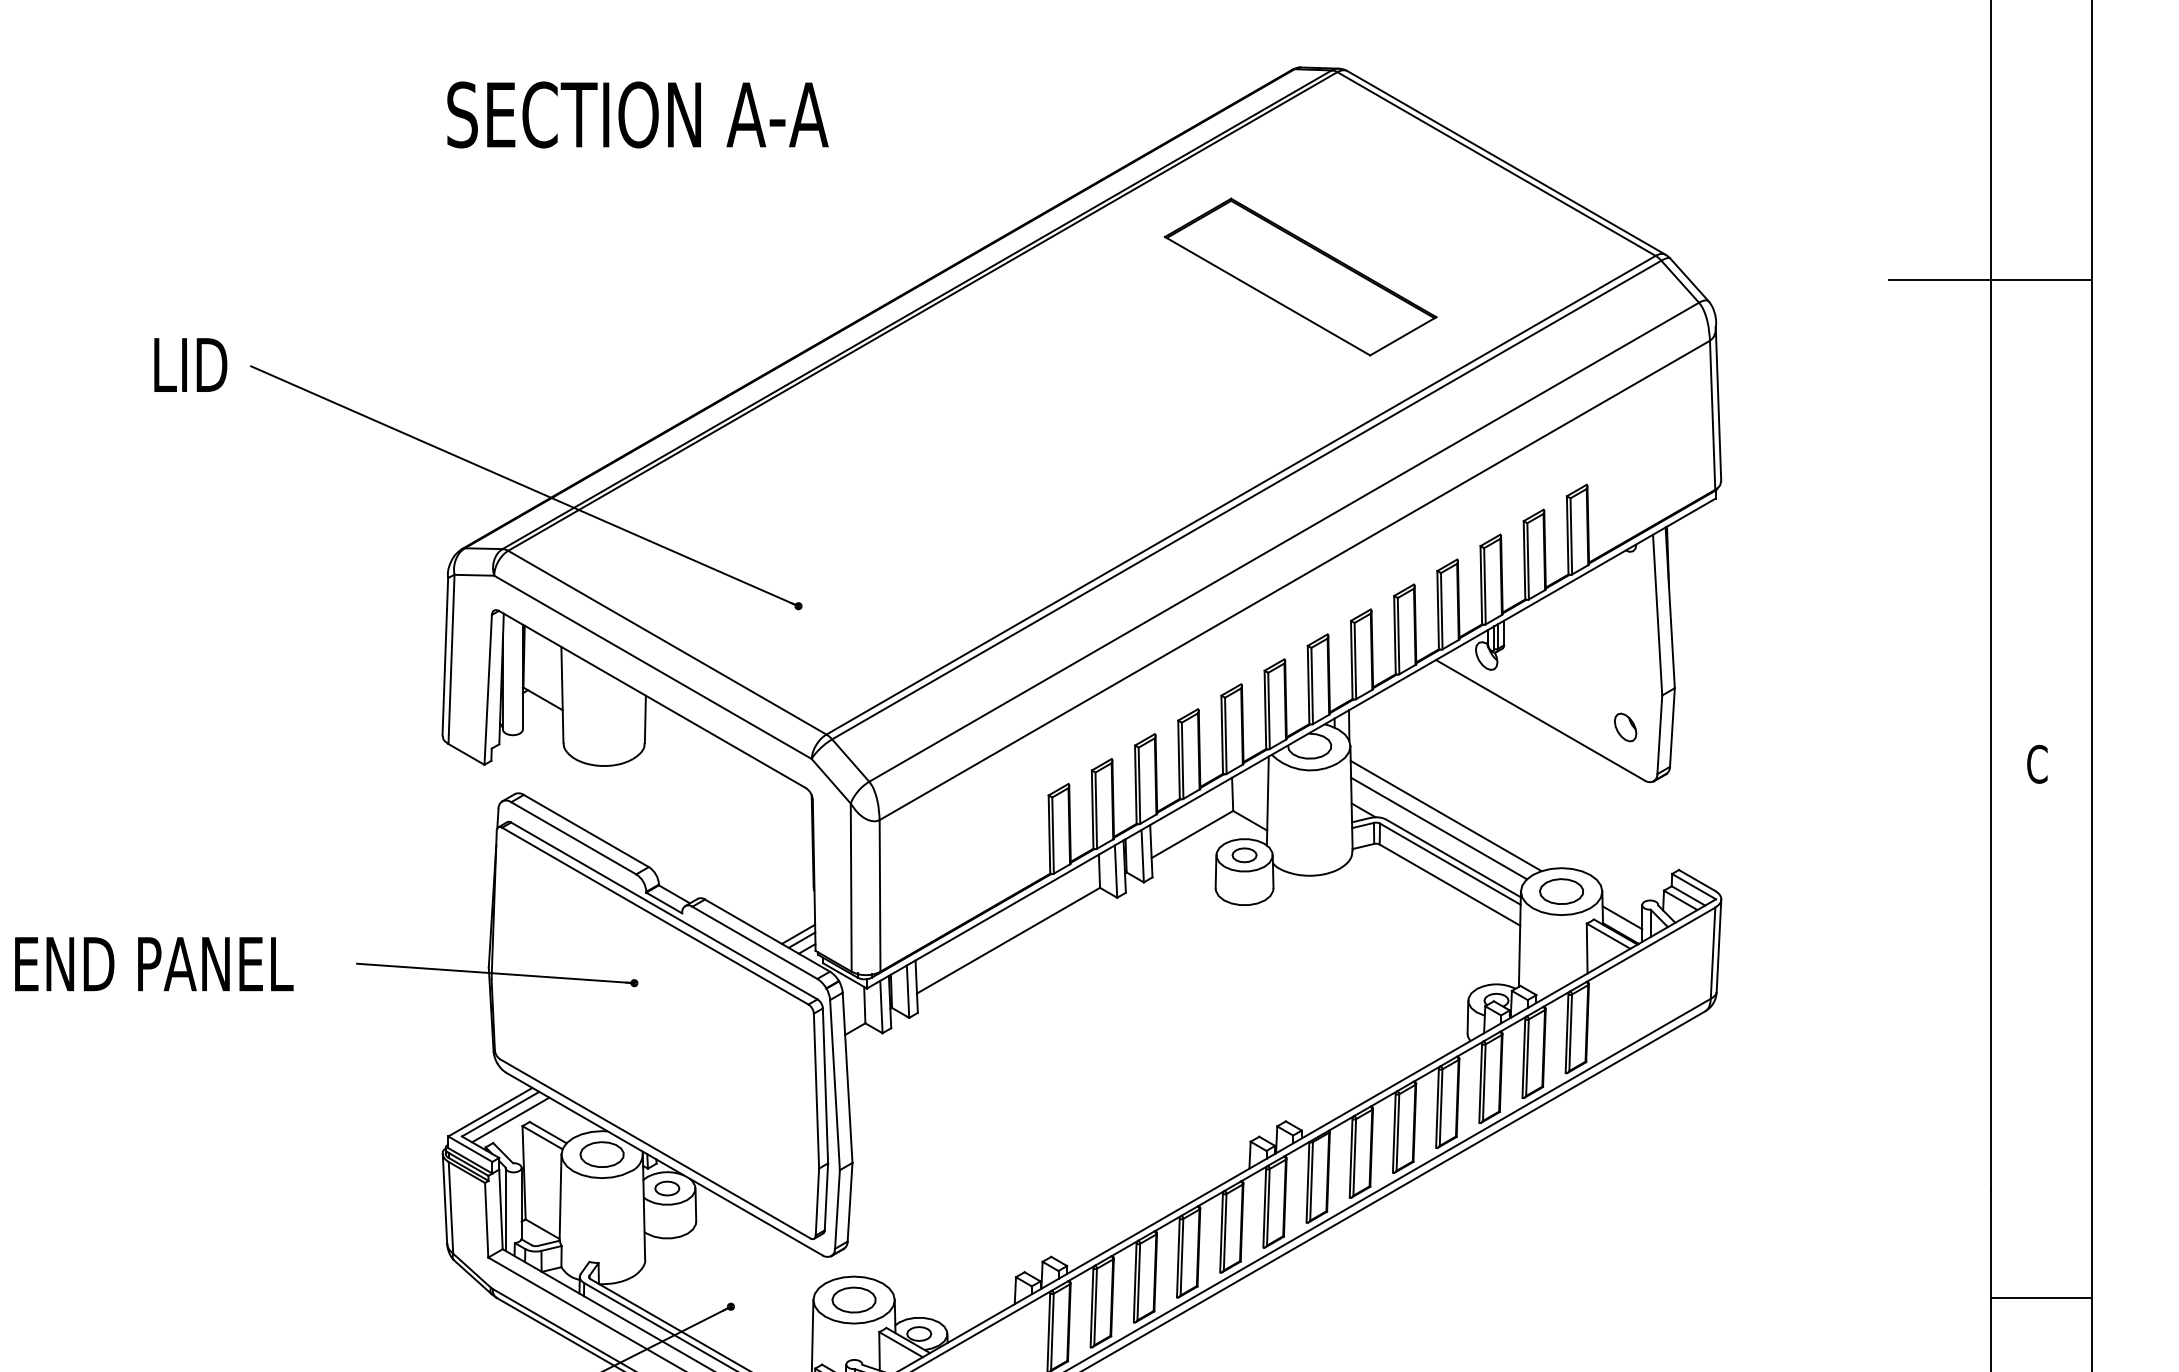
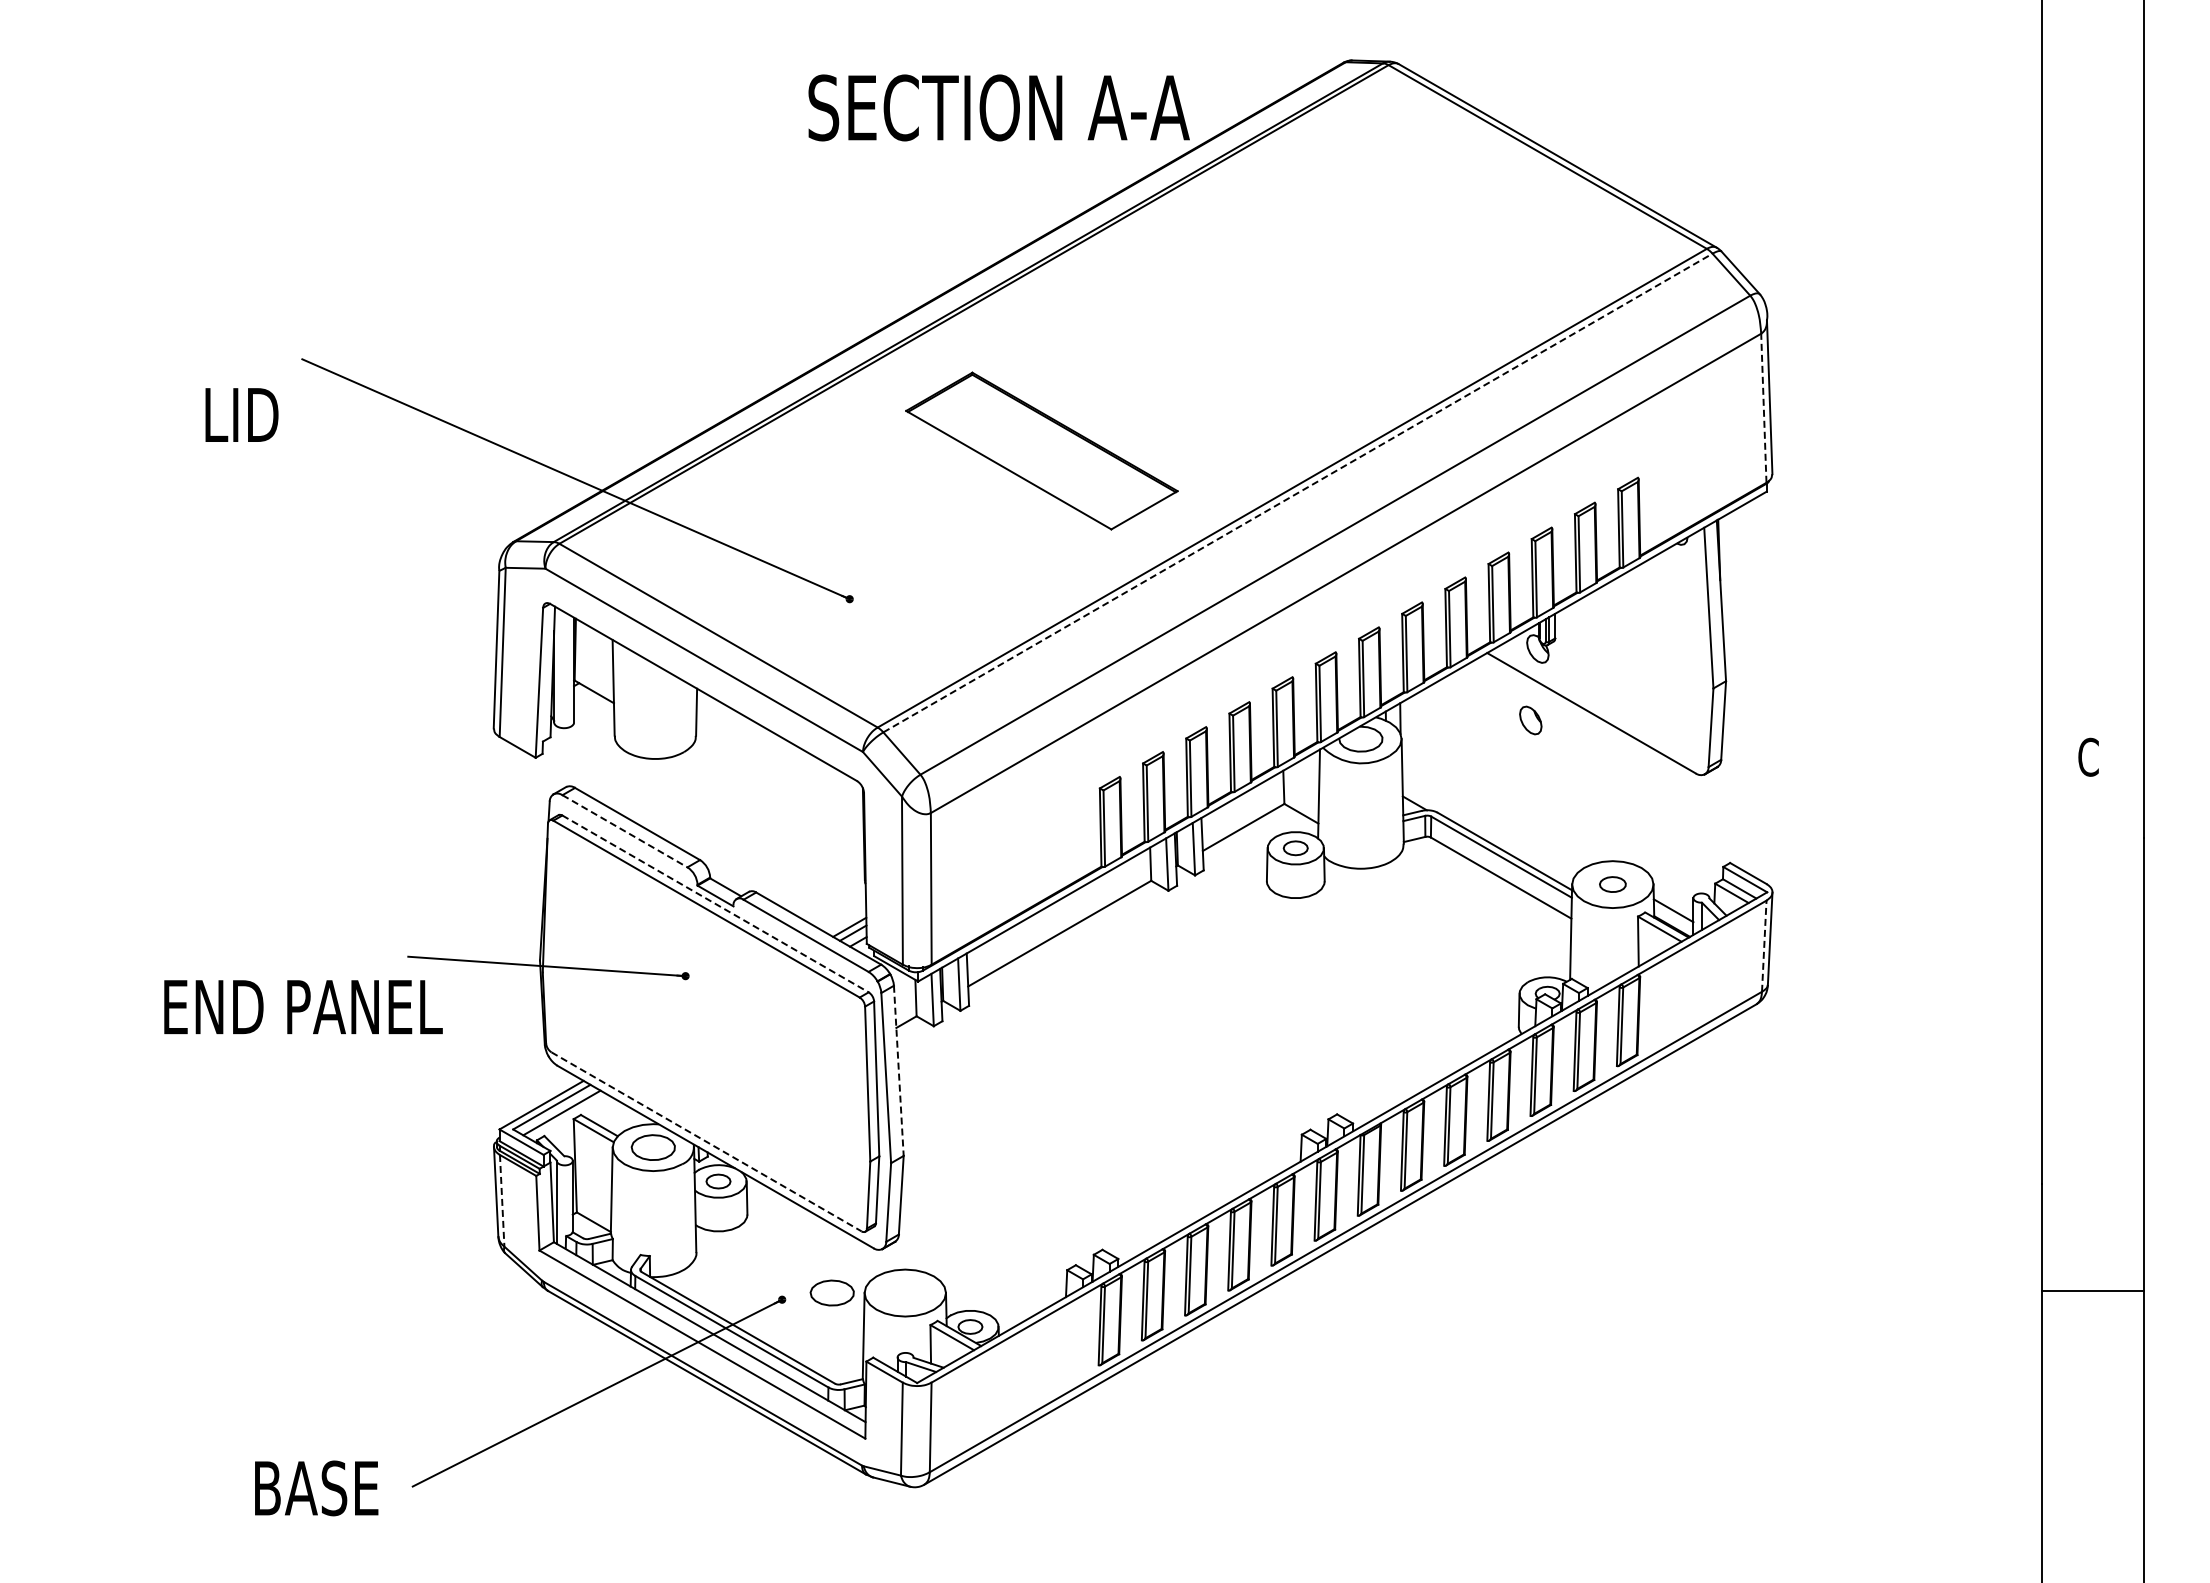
text: (637, 114) -> (998, 107), moved
part: (1300, 276) -> (1041, 450), moved
line: (1990, 280) -> (2041, 273), removed
text: (190, 364) -> (241, 414), moved
line: (1712, 415) -> (1763, 408), solid -> dashed
line: (1246, 500) -> (1297, 493), solid -> dashed
part: (1625, 727) -> (1530, 720), moved
line: (1445, 815) -> (1496, 808), removed
line: (1439, 828) -> (1490, 821), removed
line: (574, 838) -> (625, 831), solid -> dashed
part: (1561, 891) -> (1612, 884), size x0.6
line: (664, 910) -> (715, 903), solid -> dashed
line: (1713, 953) -> (1764, 946), solid -> dashed
text: (154, 963) -> (303, 1006), moved
line: (847, 1078) -> (898, 1071), solid -> dashed
line: (655, 1149) -> (706, 1142), solid -> dashed
line: (451, 1207) -> (502, 1200), solid -> dashed
part: (853, 1299) -> (831, 1292), moved

